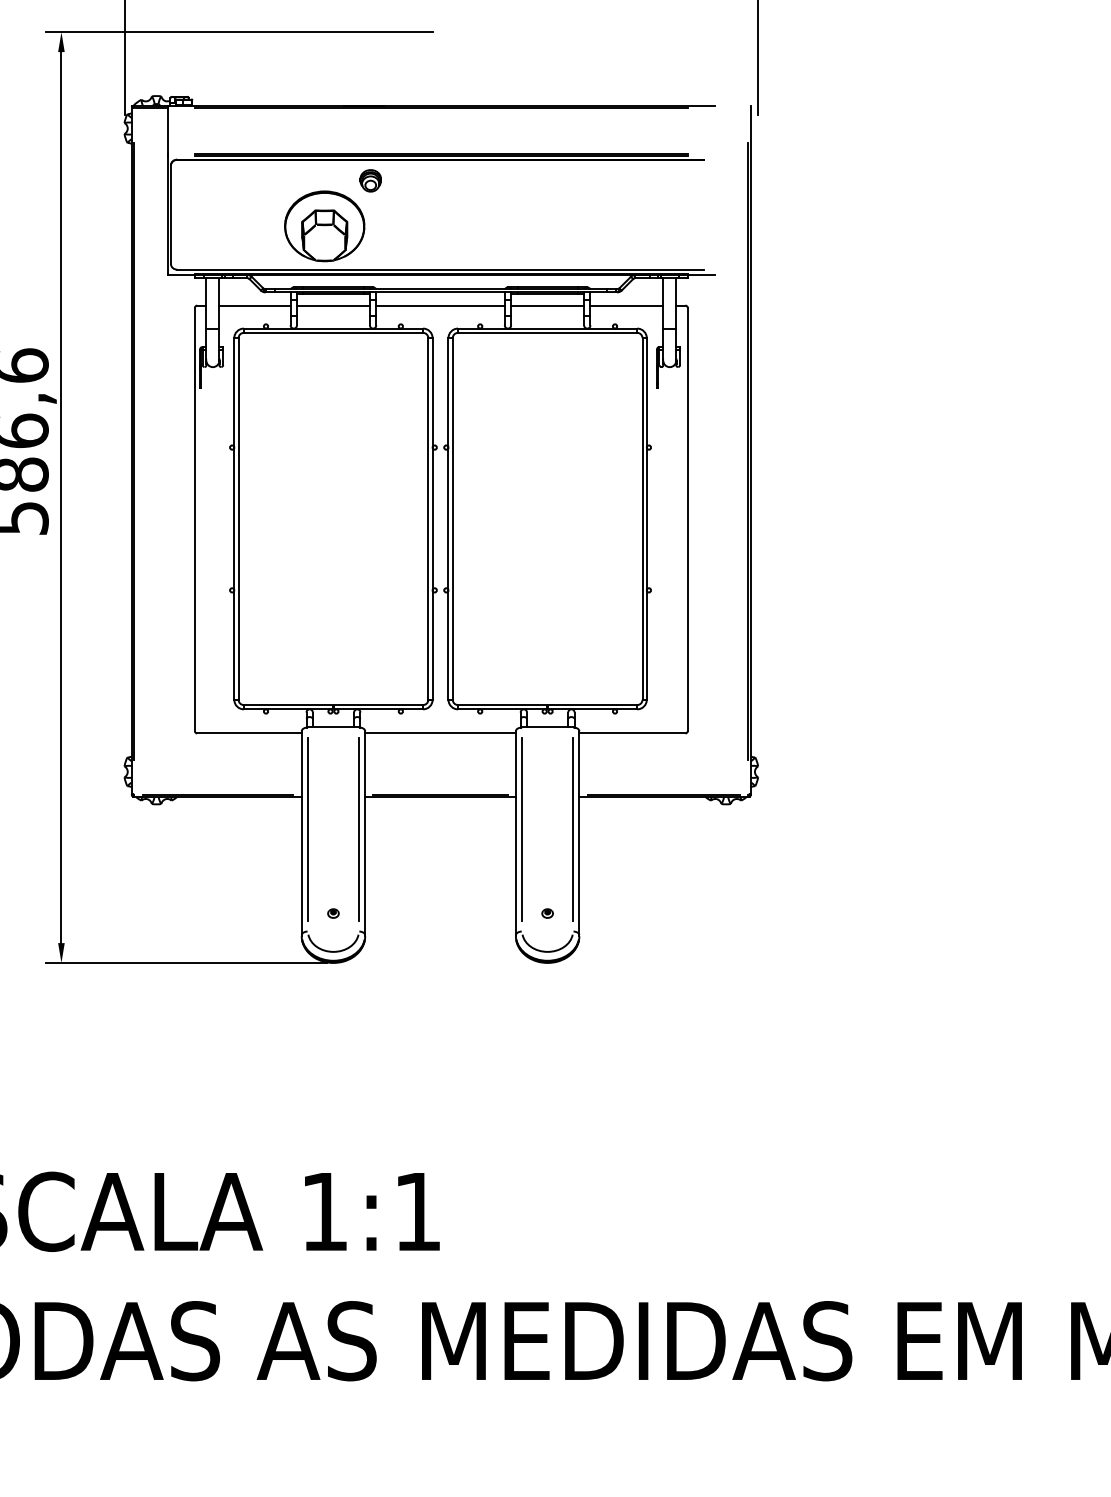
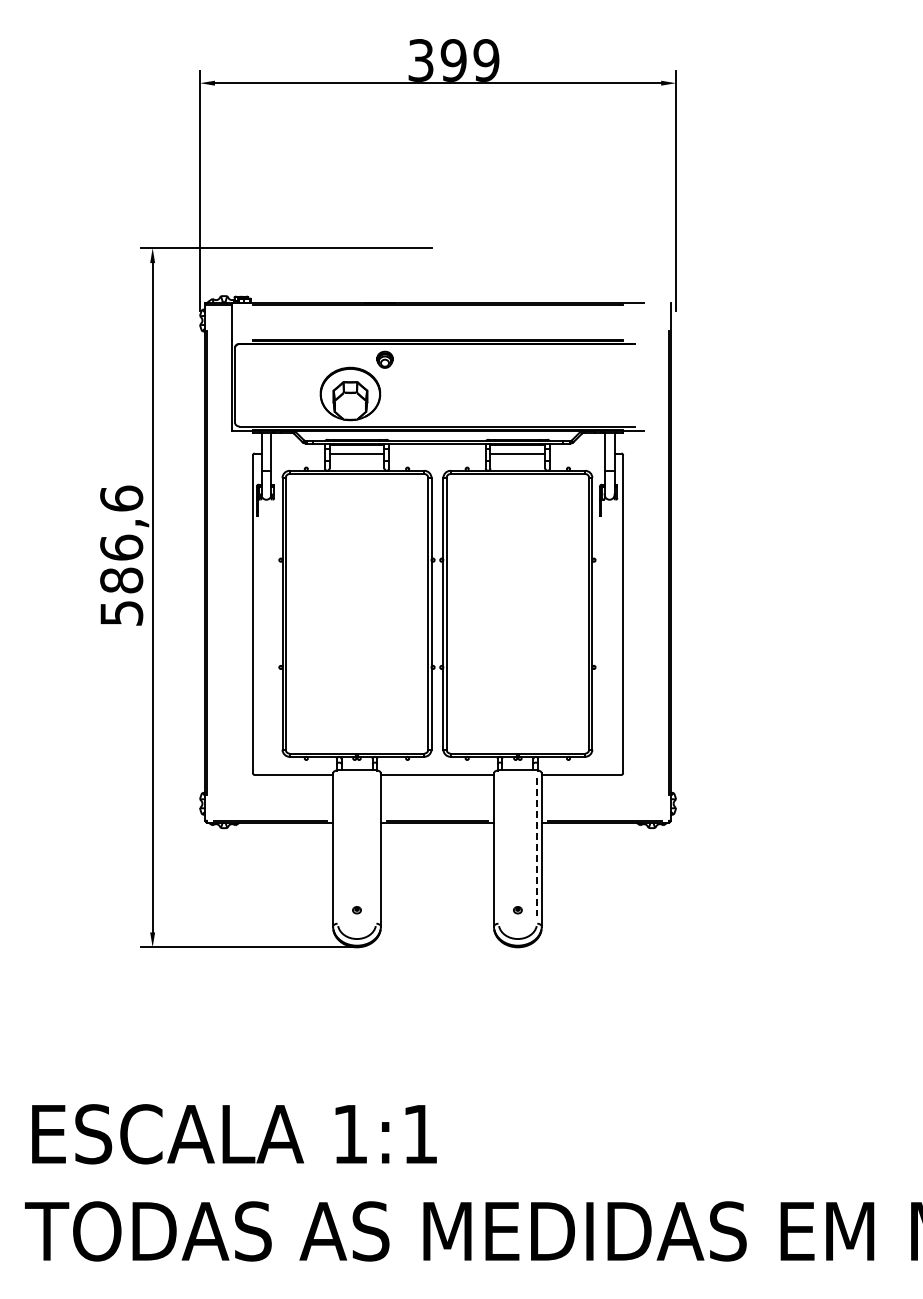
line: (254, 305) -> (297, 453), removed
line: (440, 305) -> (437, 453), removed
line: (626, 305) -> (577, 453), removed
line: (307, 830) -> (337, 847), removed
line: (359, 830) -> (376, 847), removed
line: (521, 830) -> (498, 847), removed
line: (572, 830) -> (536, 847), solid -> dashed

